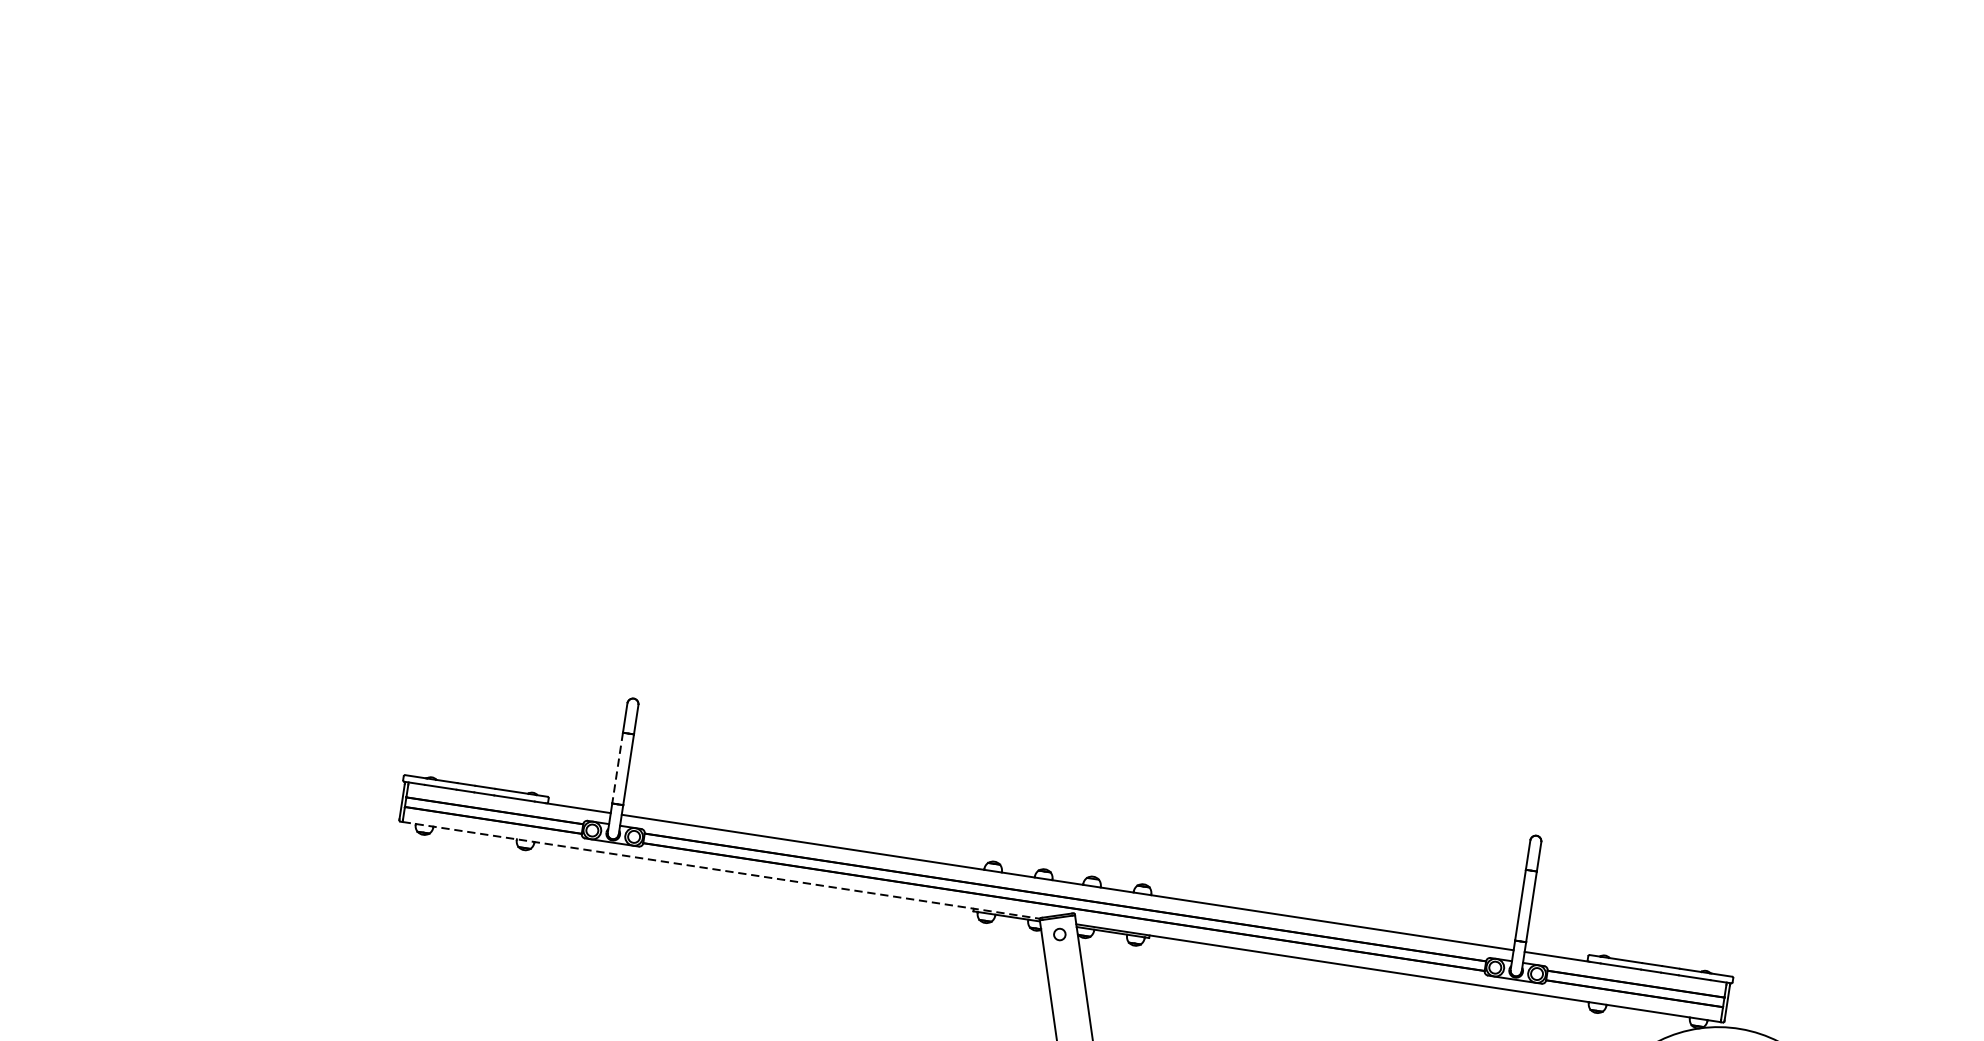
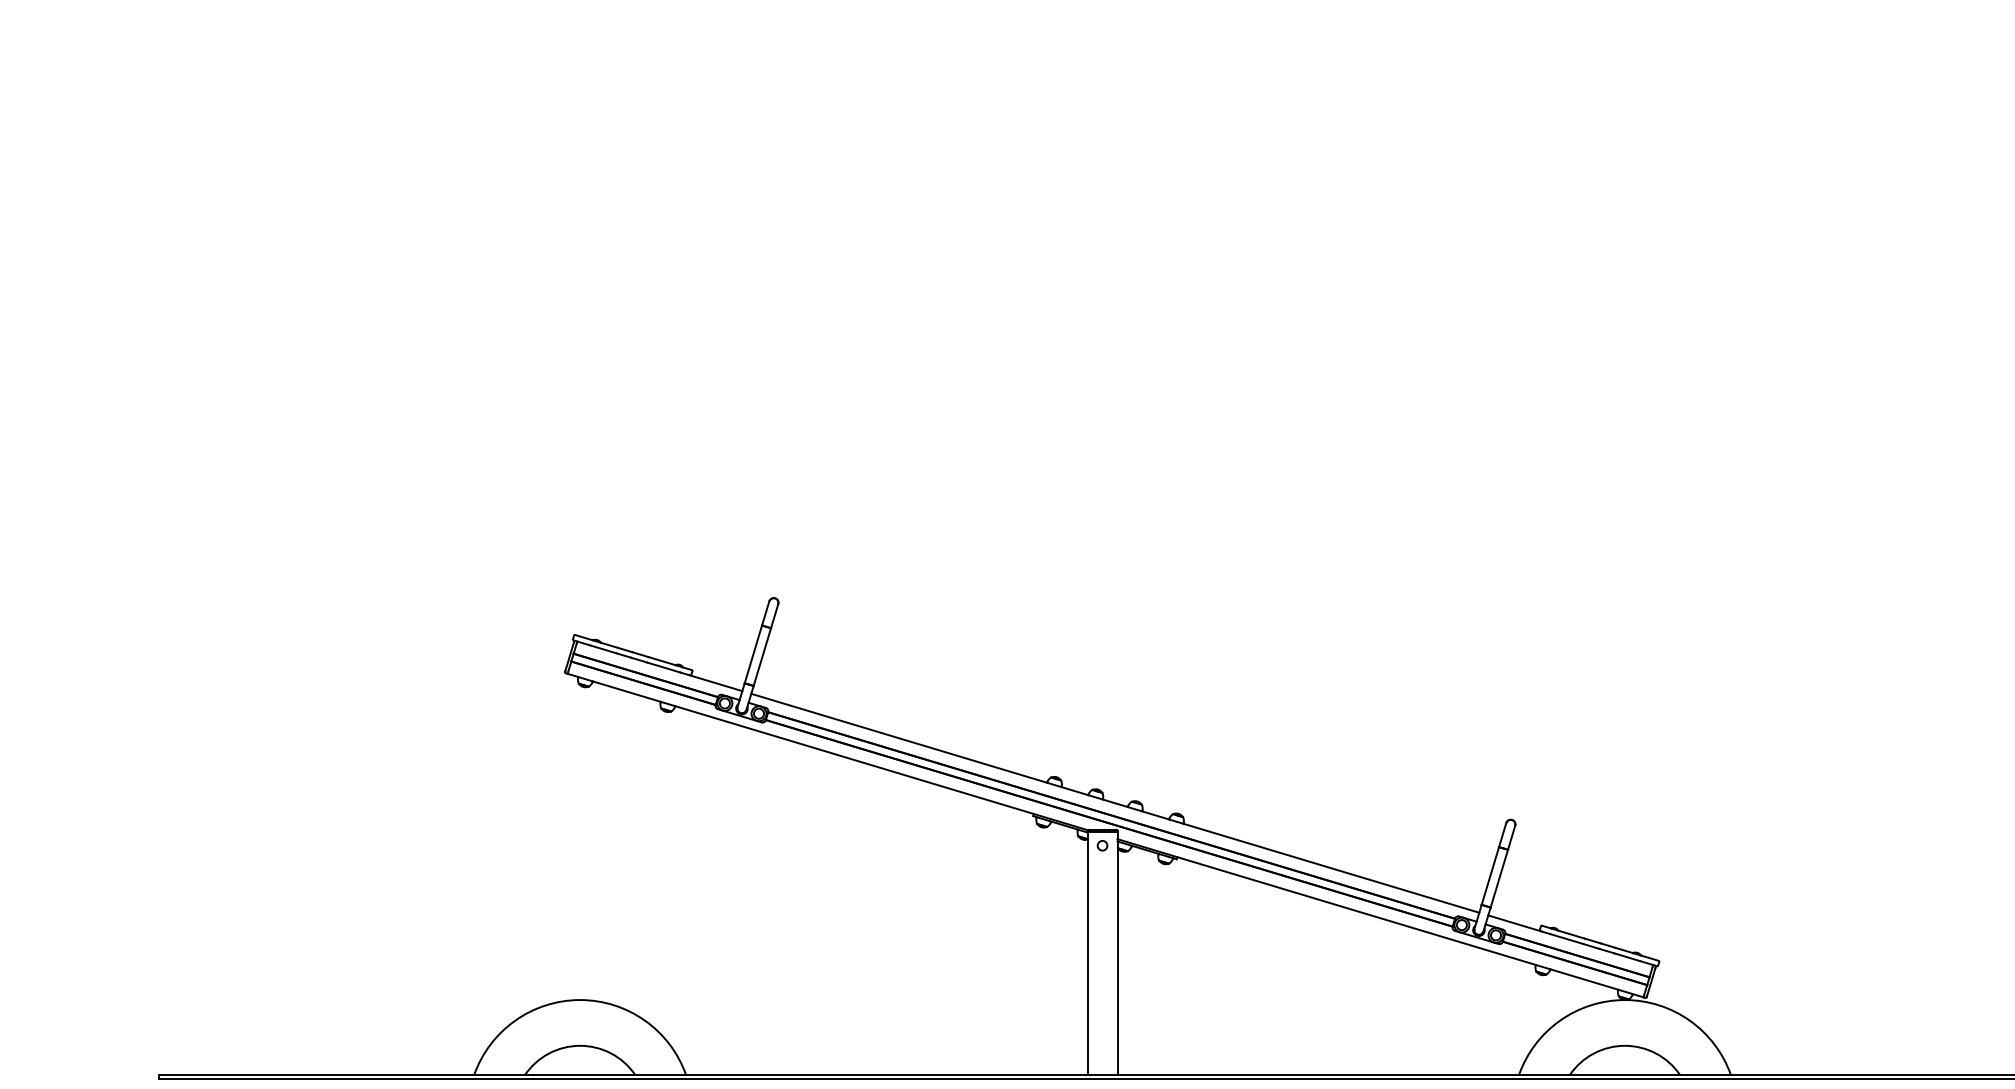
line: (617, 768) -> (753, 654), dashed -> solid
line: (721, 870) -> (827, 752), dashed -> solid

